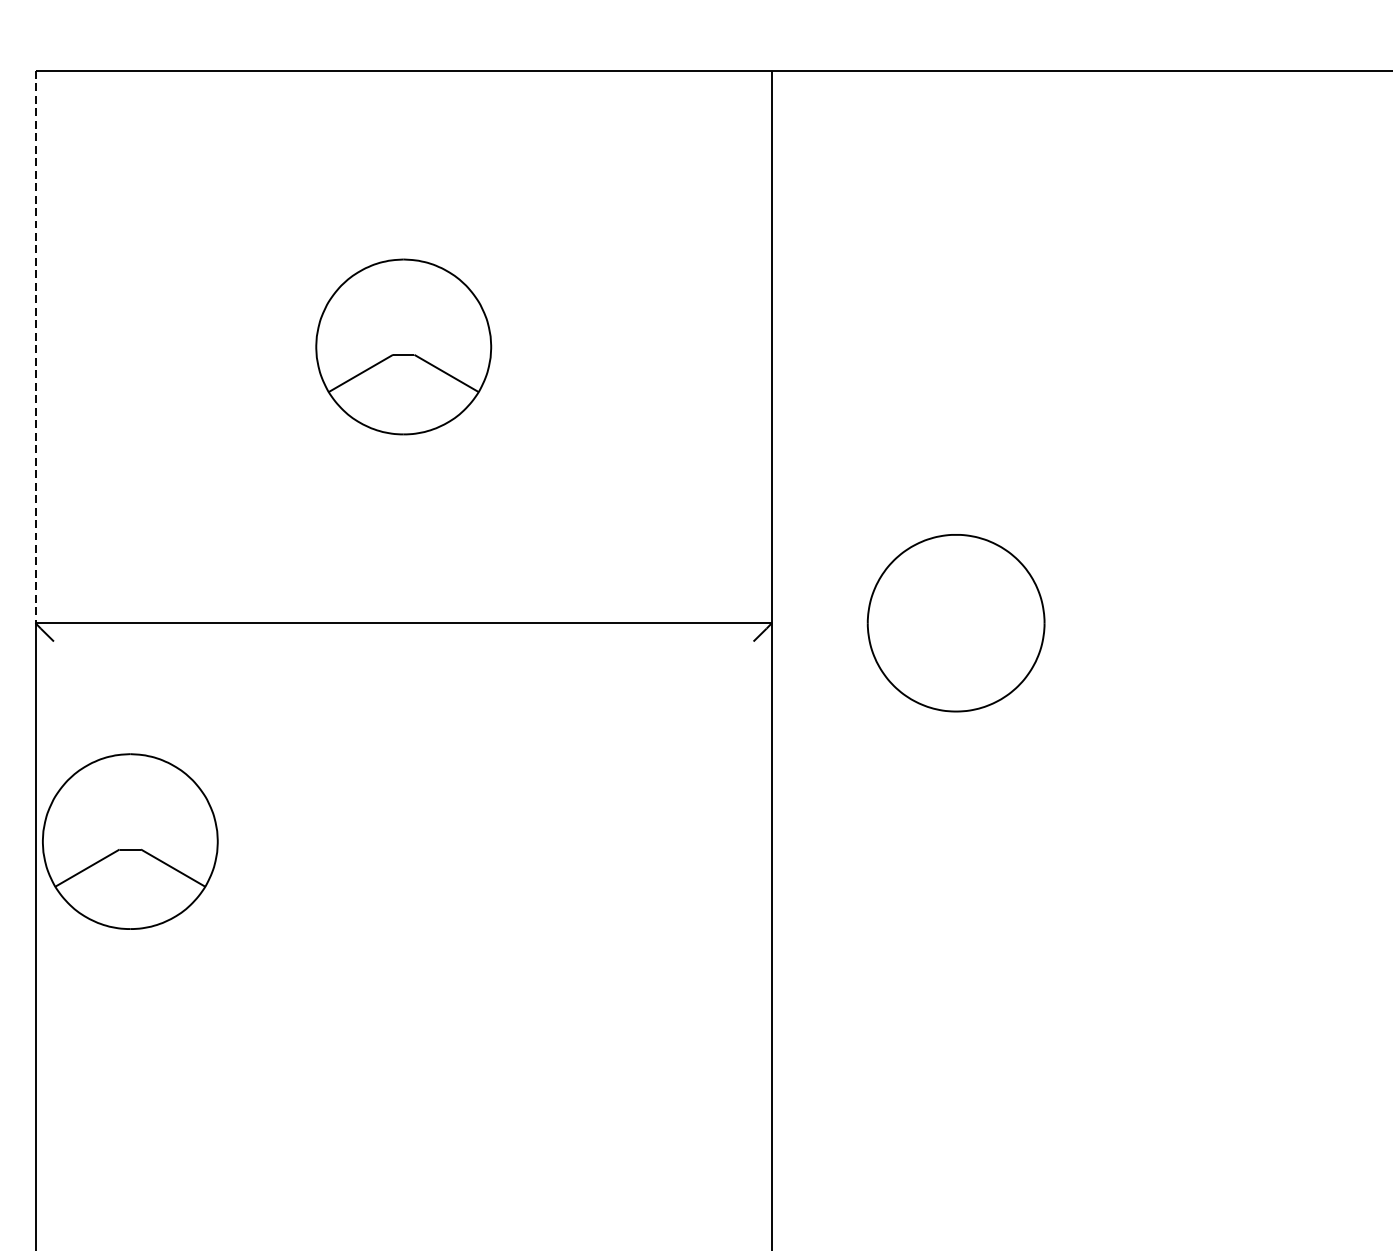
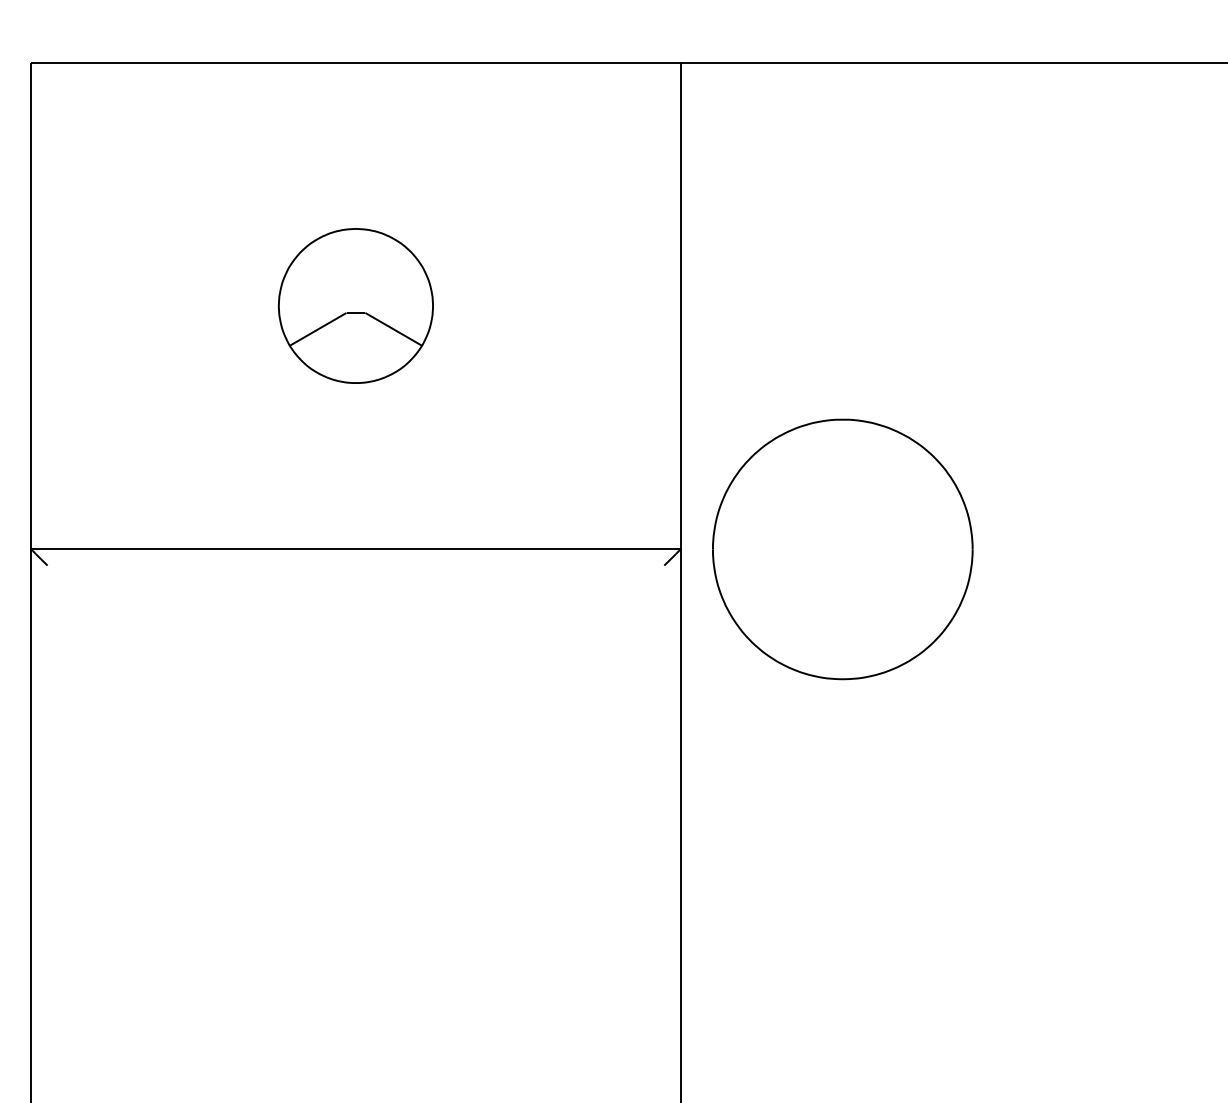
line: (35, 347) -> (31, 306), dashed -> solid
part: (955, 623) -> (842, 549), size x1.67
part: (129, 841) -> (114, 741), removed

